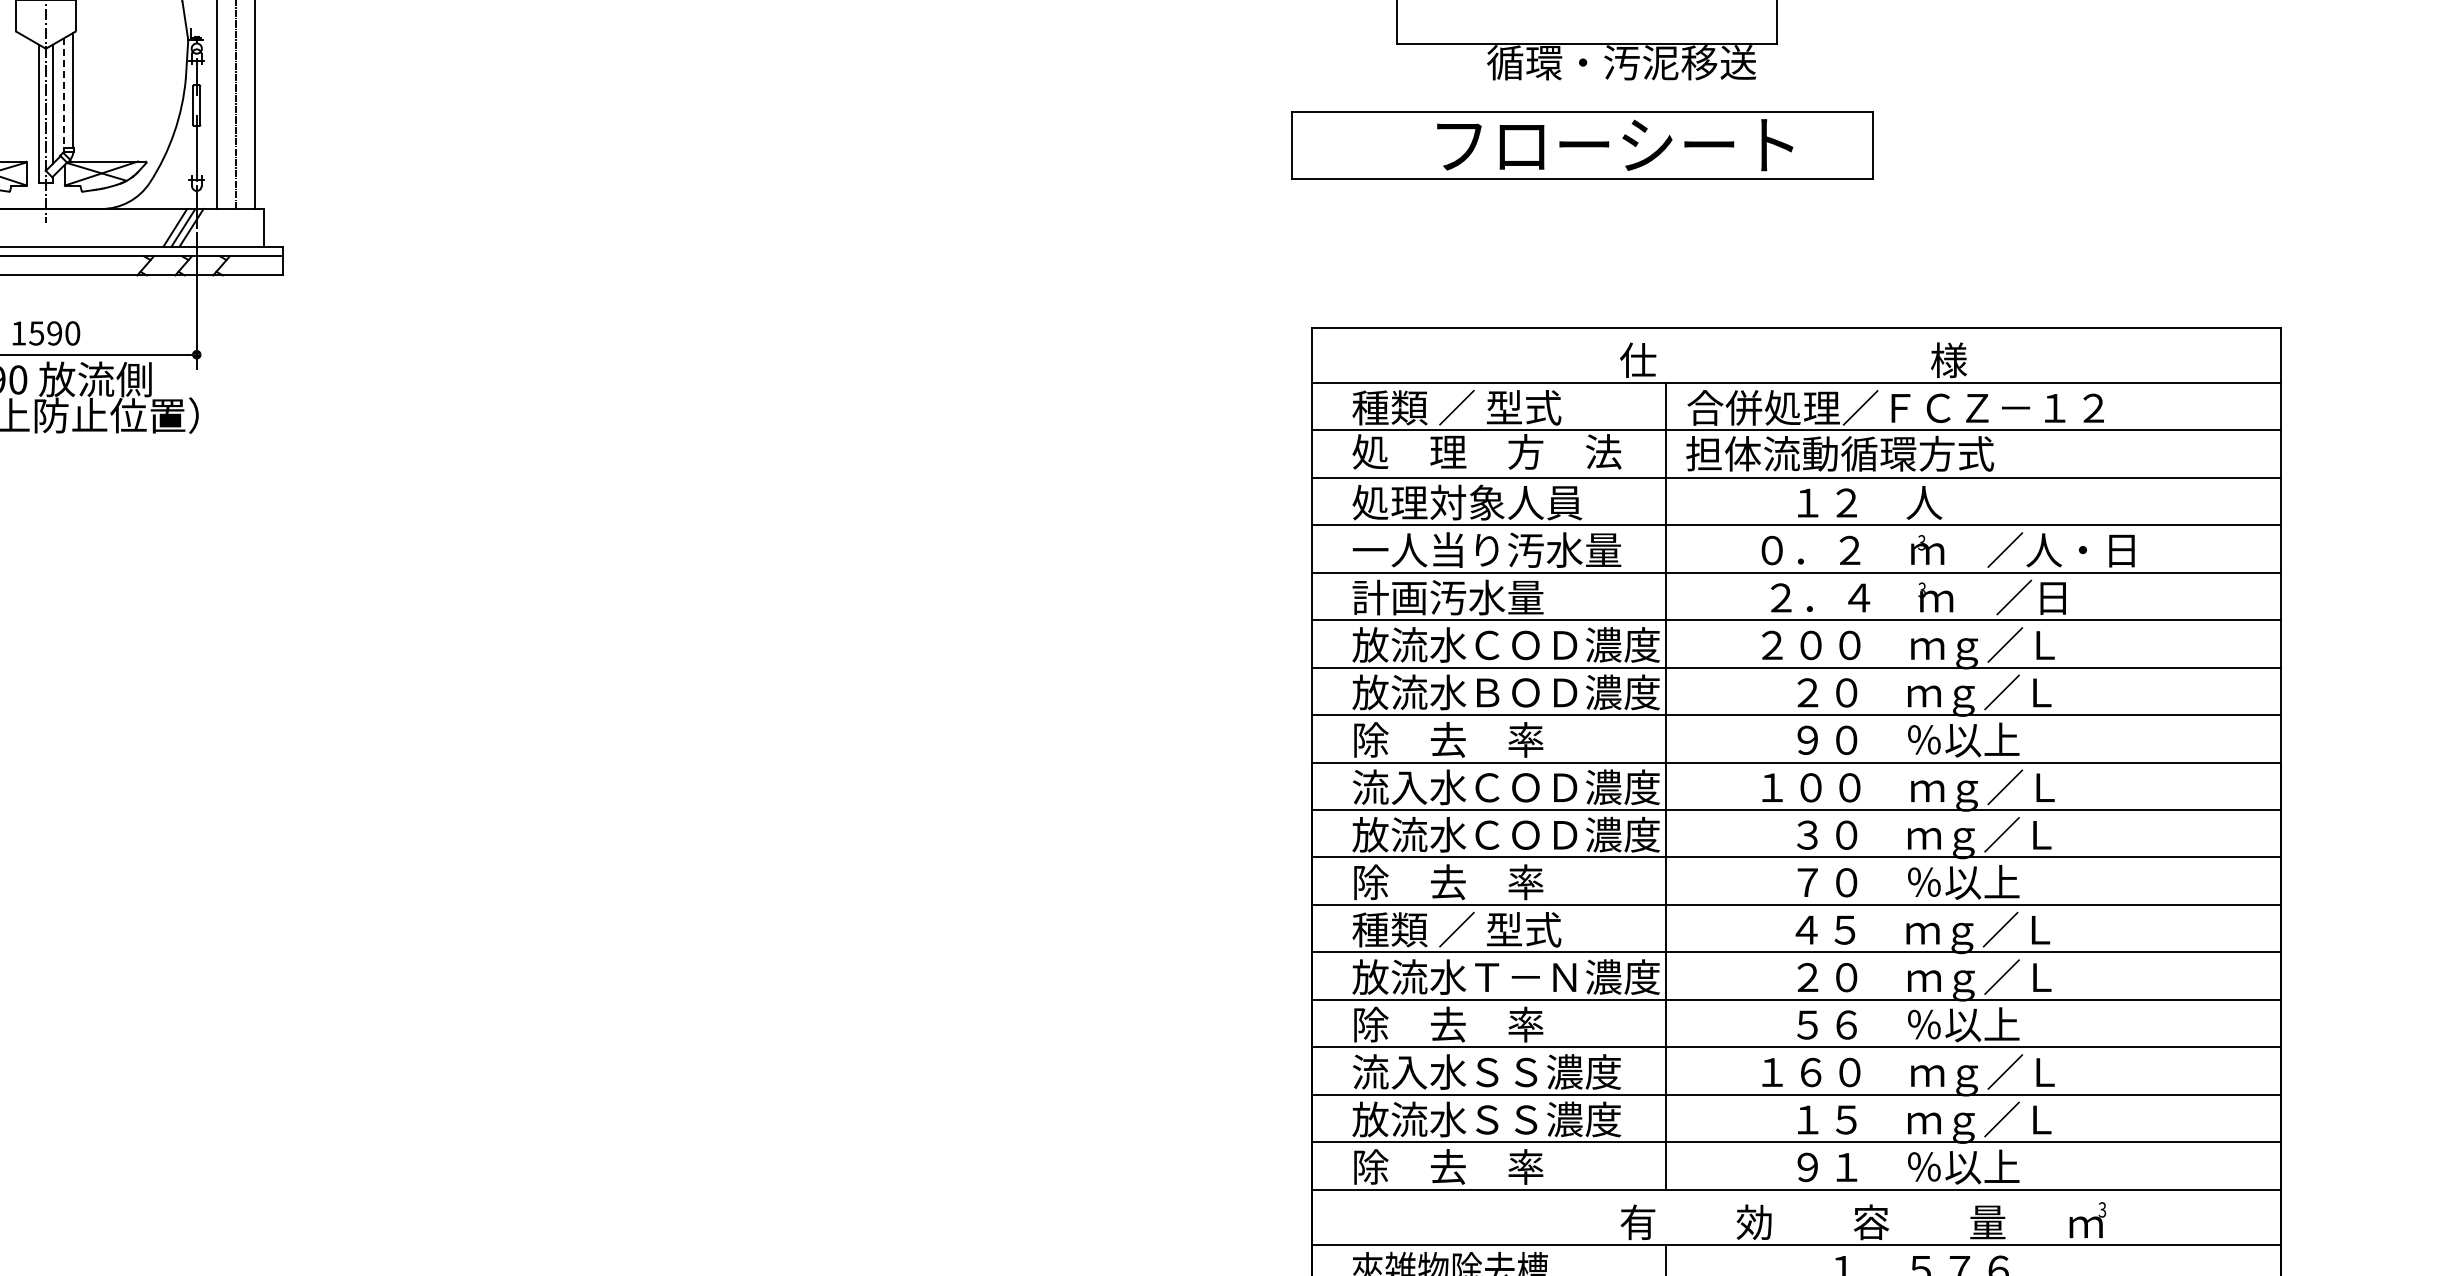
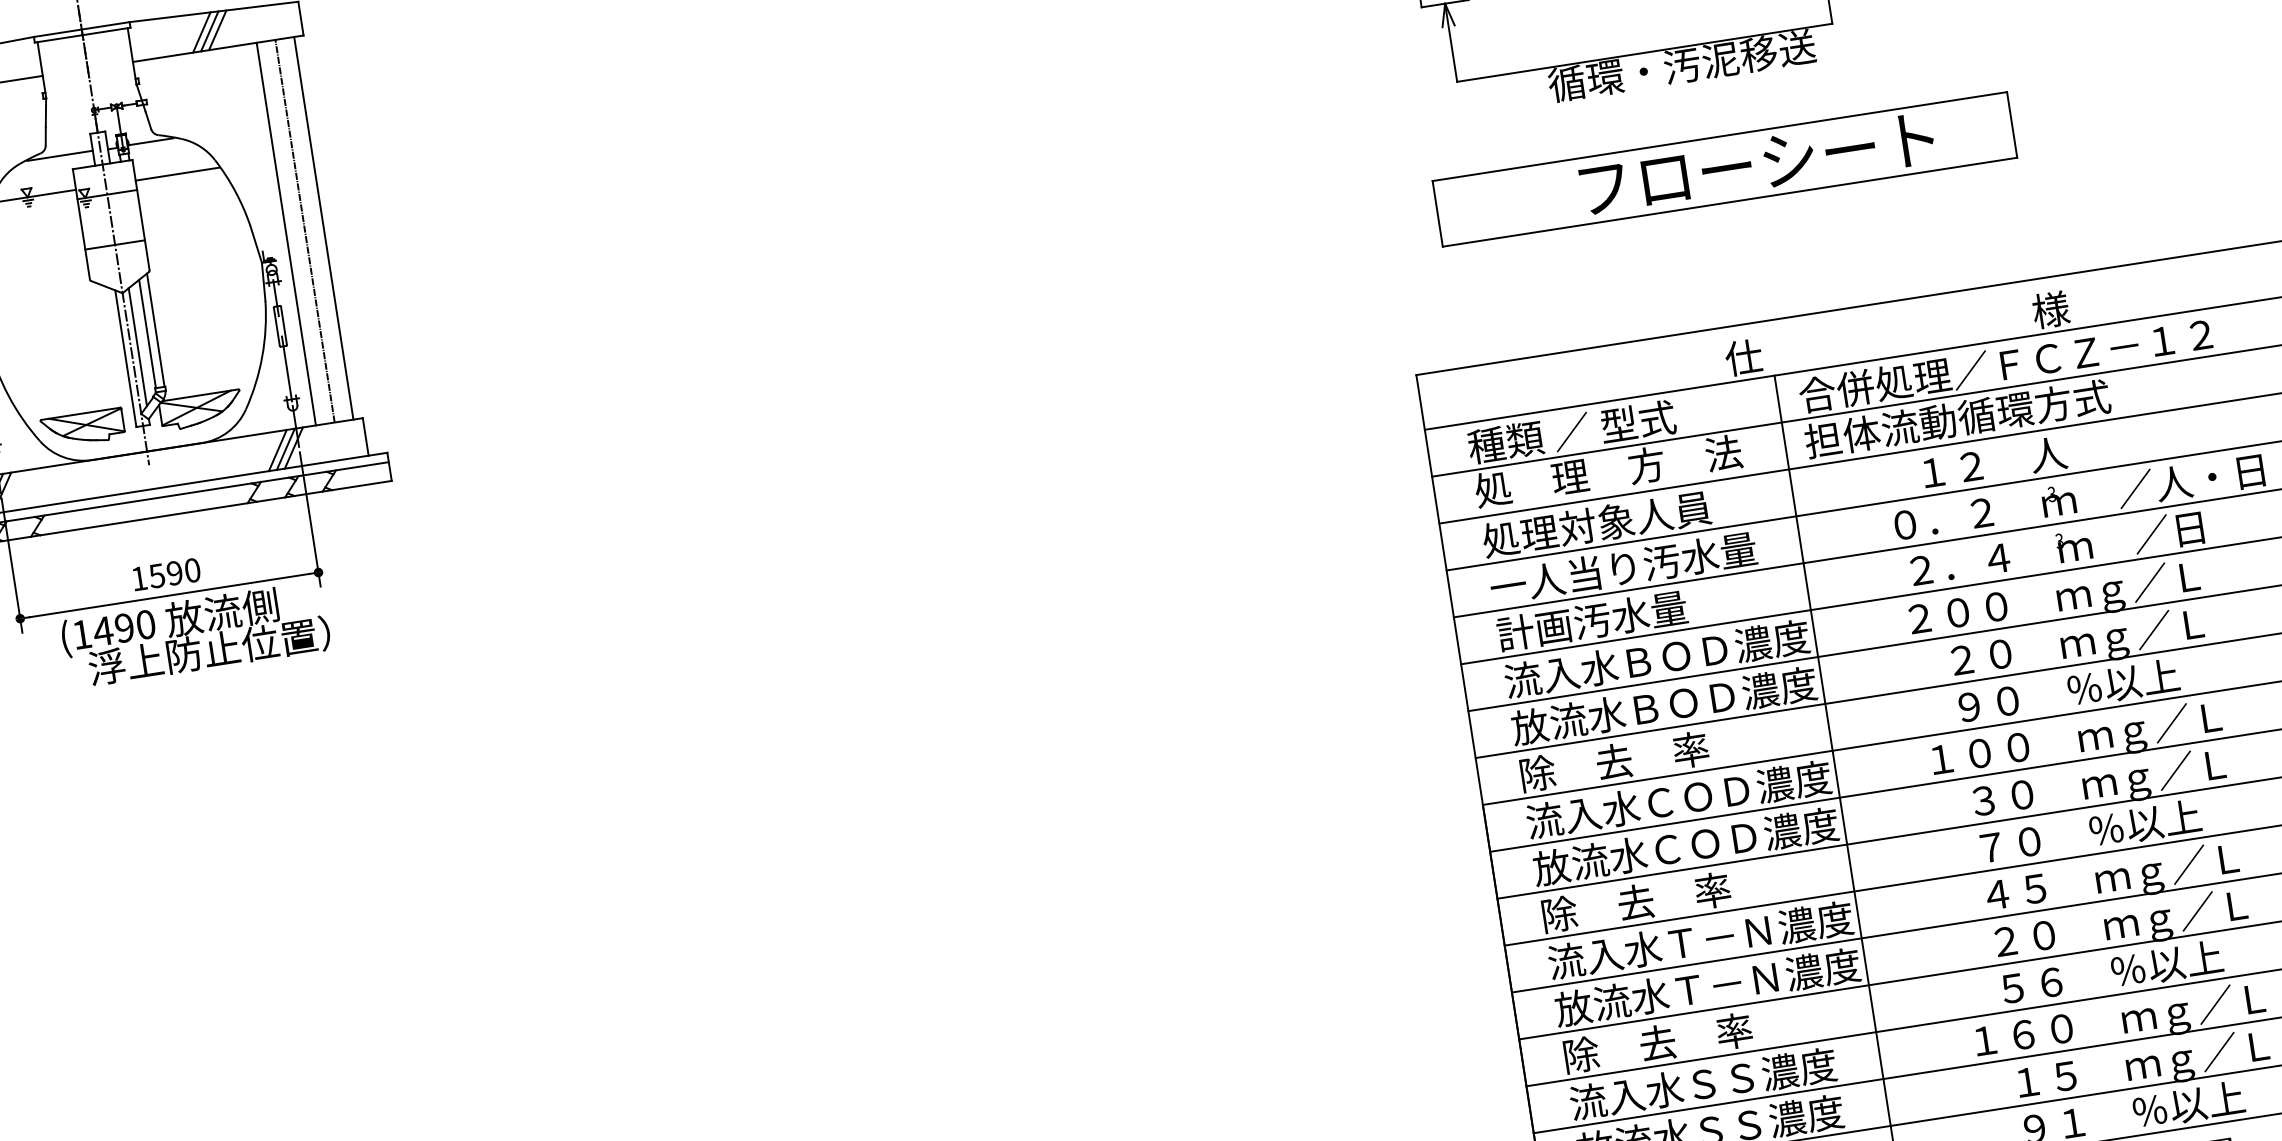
line: (64, 92) -> (147, 333), dashed -> solid
part: (1582, 145) -> (1725, 169), moved
text: (1425, 644) -> (1577, 670), 放流水ＣＯＤ濃度 -> 流入水ＢＯＤ濃度
text: (1506, 929) -> (1700, 940), 種類 ／ 型式 -> 流入水Ｔ－Ｎ濃度

